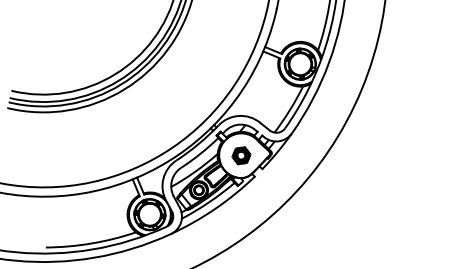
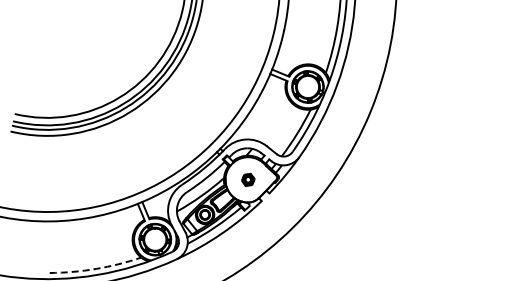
part: (241, 155) -> (248, 179), size x0.7
arc: (91, 243) -> (96, 268), solid -> dashed

